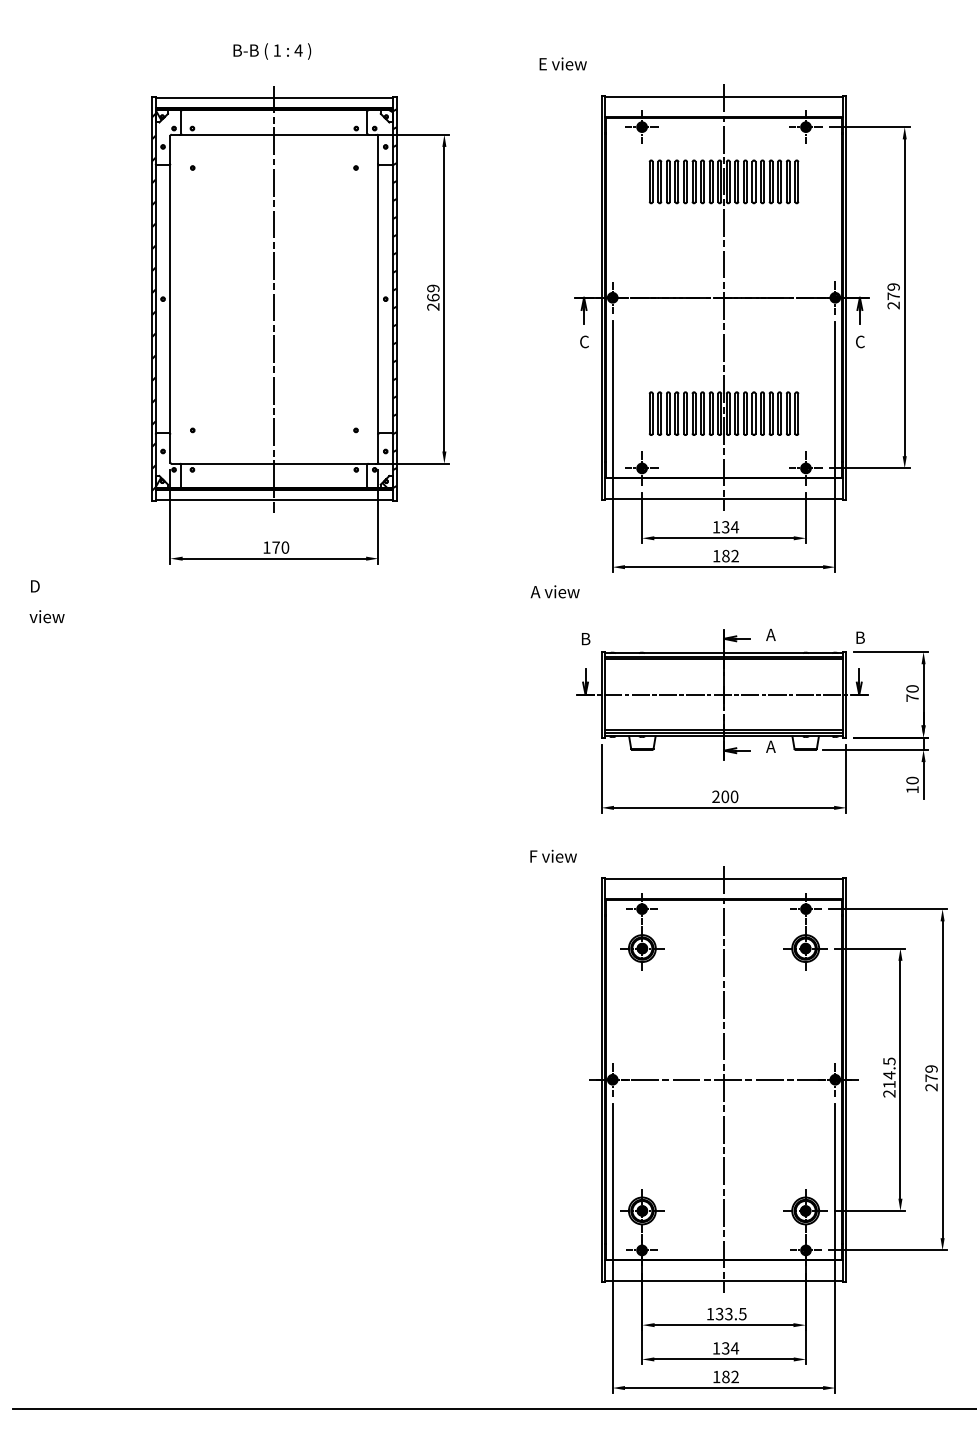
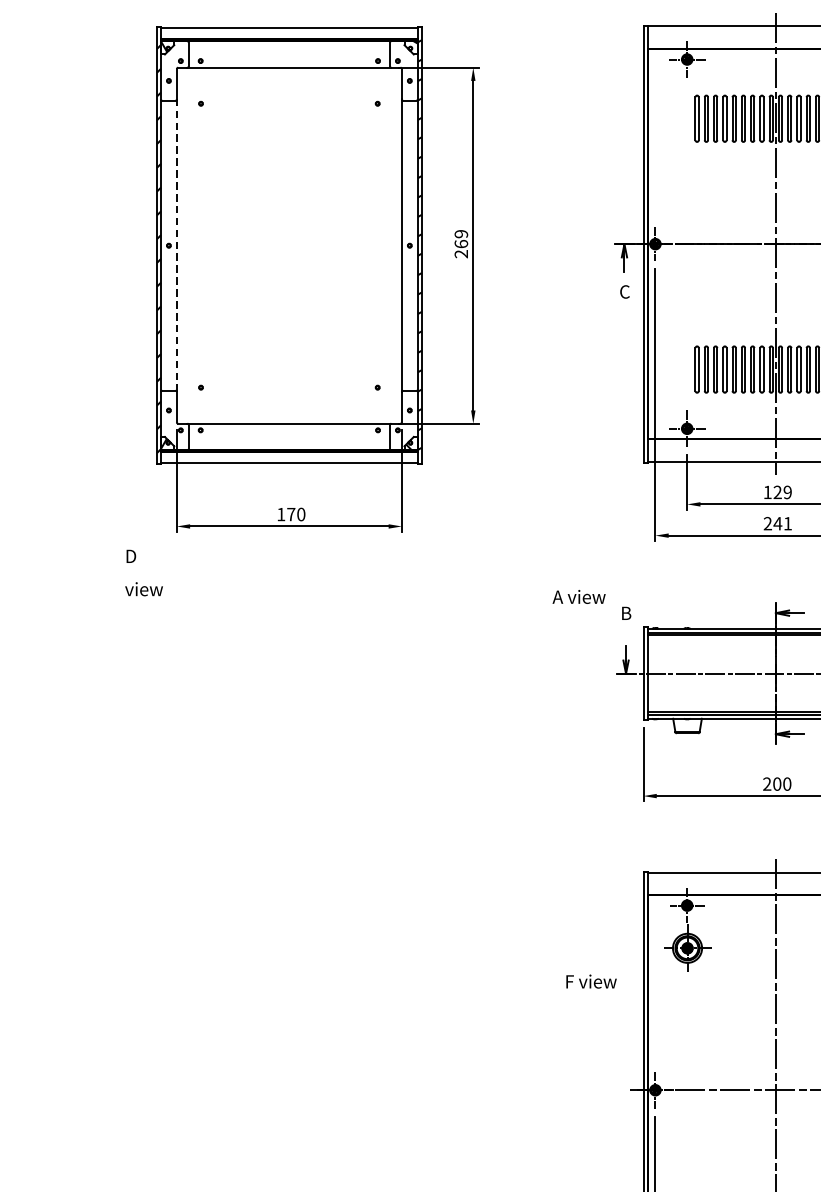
line: (170, 298) -> (176, 244), solid -> dashed
line: (274, 298) -> (289, 244), removed
text: (730, 527) -> (782, 492), 134 -> 129
text: (725, 555) -> (777, 523), 182 -> 241
text: (554, 591) -> (578, 596), moved
text: (46, 601) -> (143, 572), moved
text: (553, 855) -> (591, 980), moved

